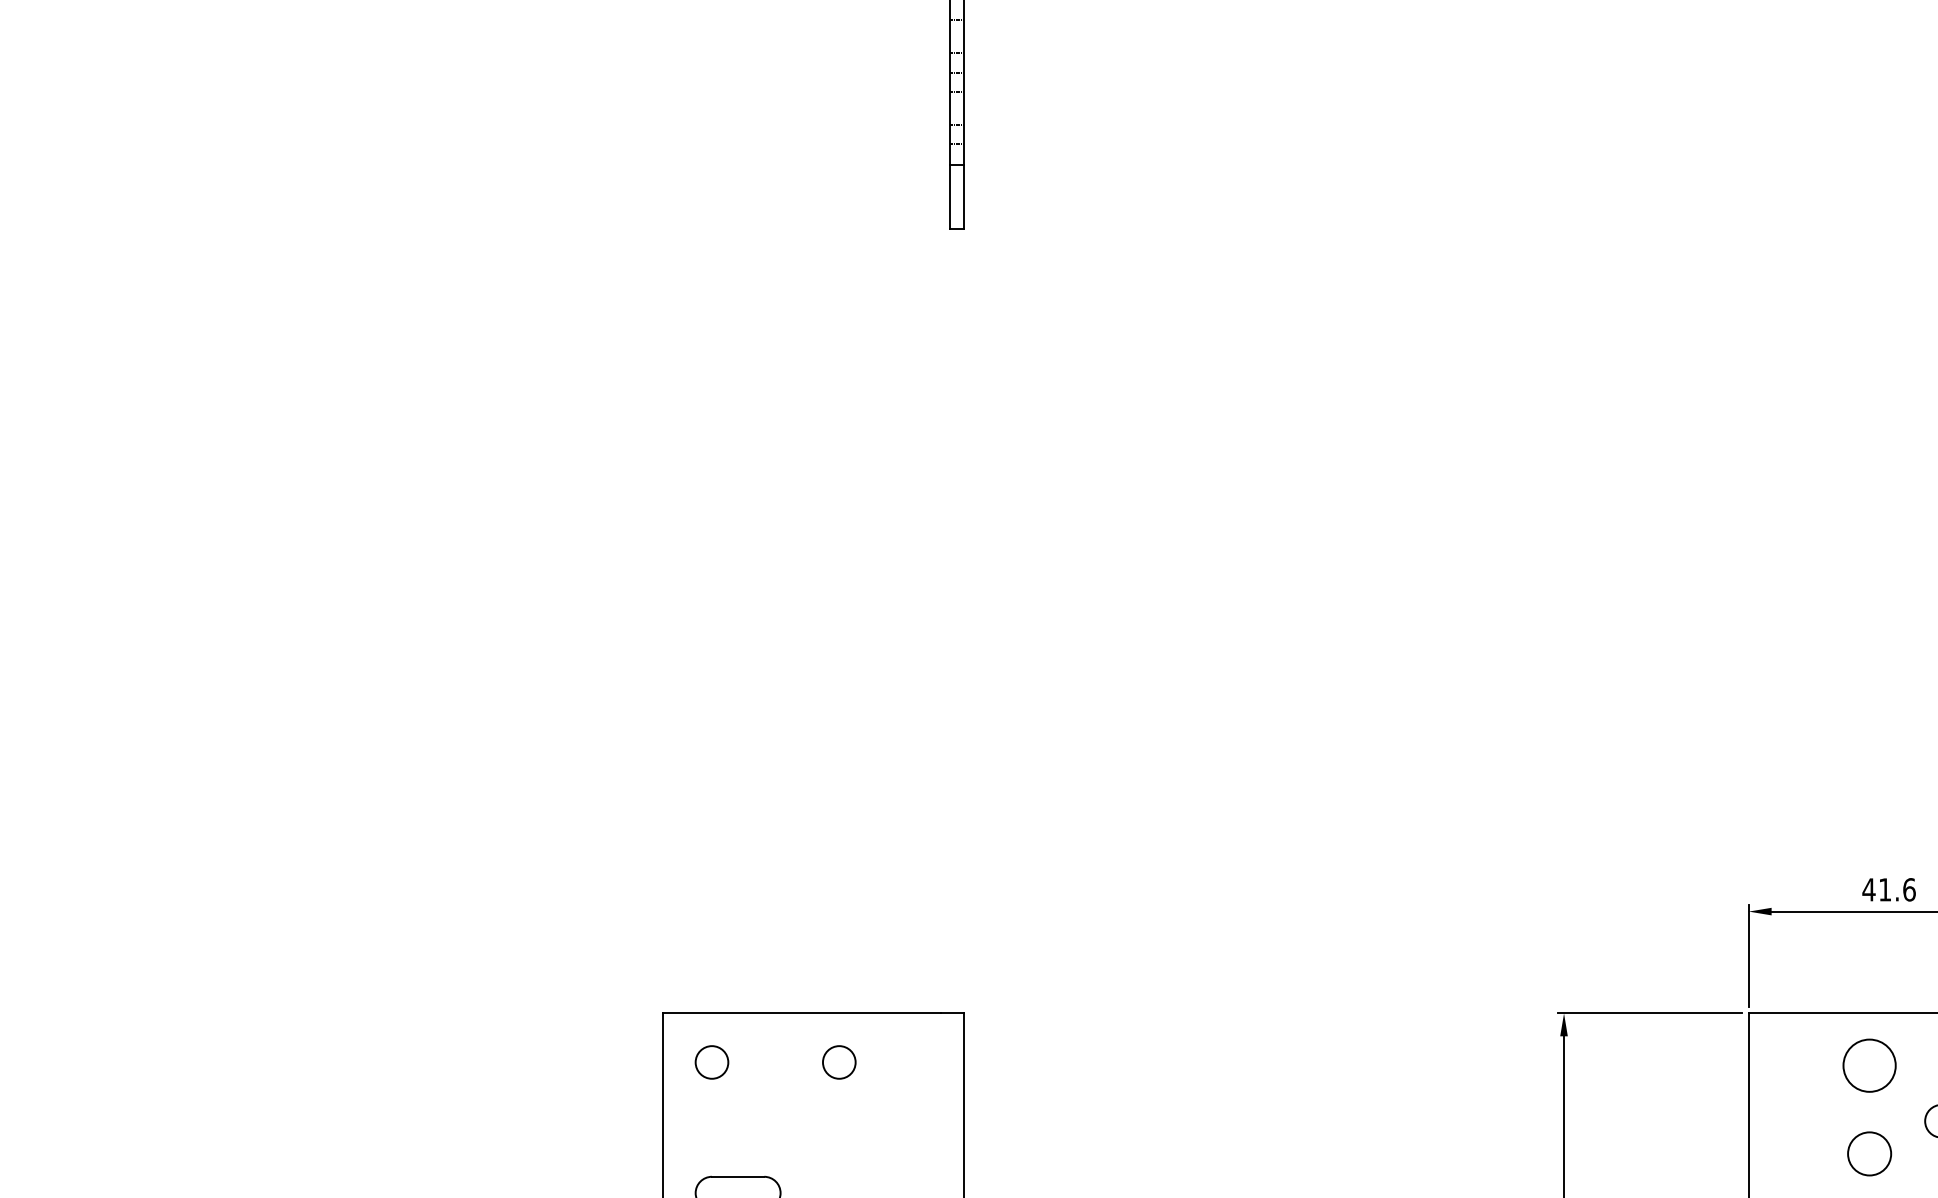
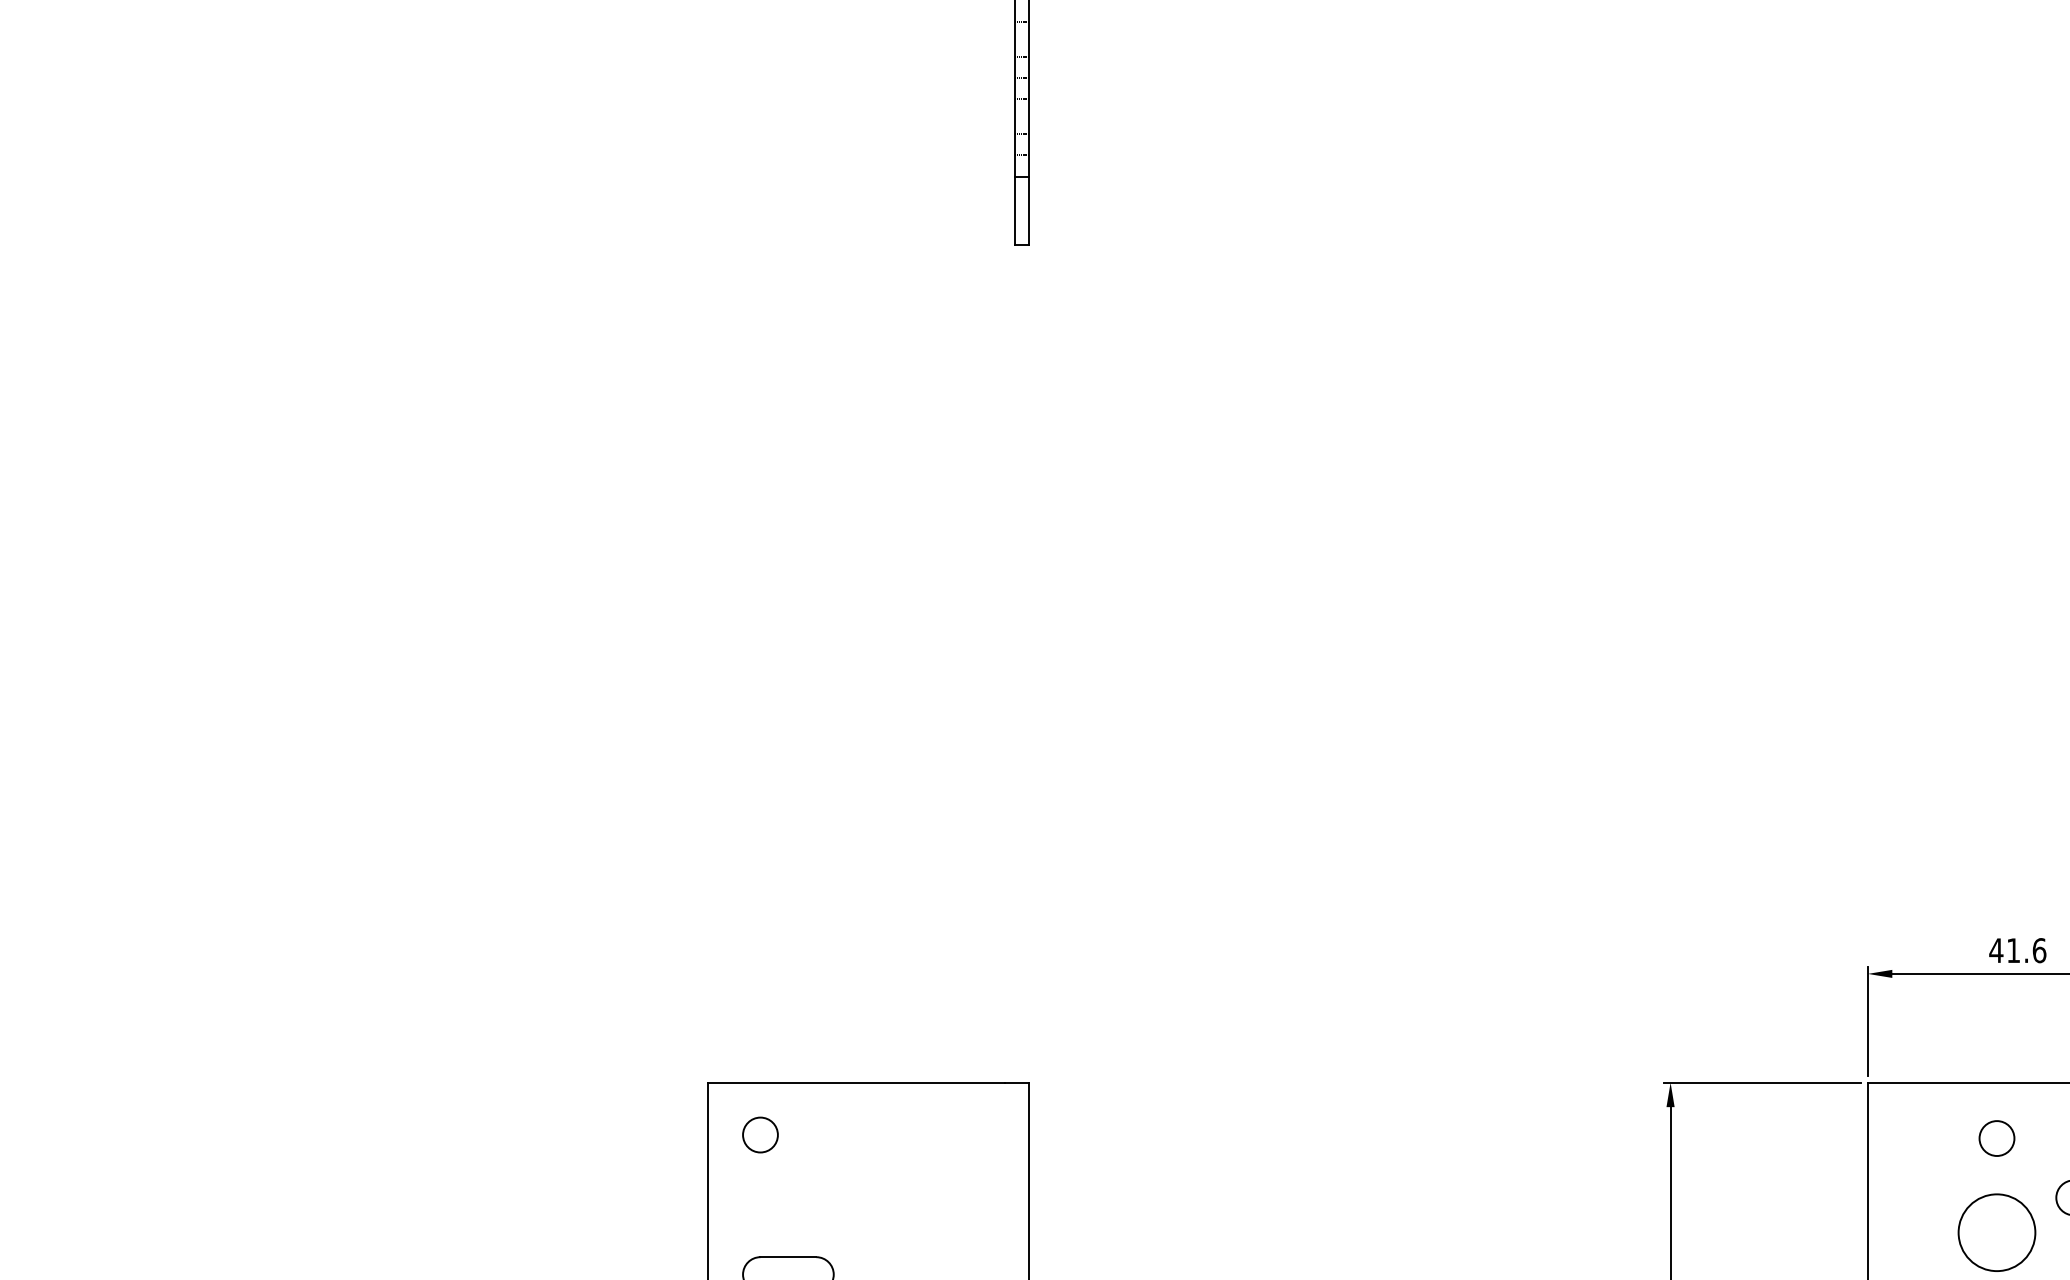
circle: (839, 1061) -> (896, 1134), removed
circle: (1869, 1065) -> (1996, 1138), size x0.62
circle: (1869, 1153) -> (1996, 1232), size x1.67

